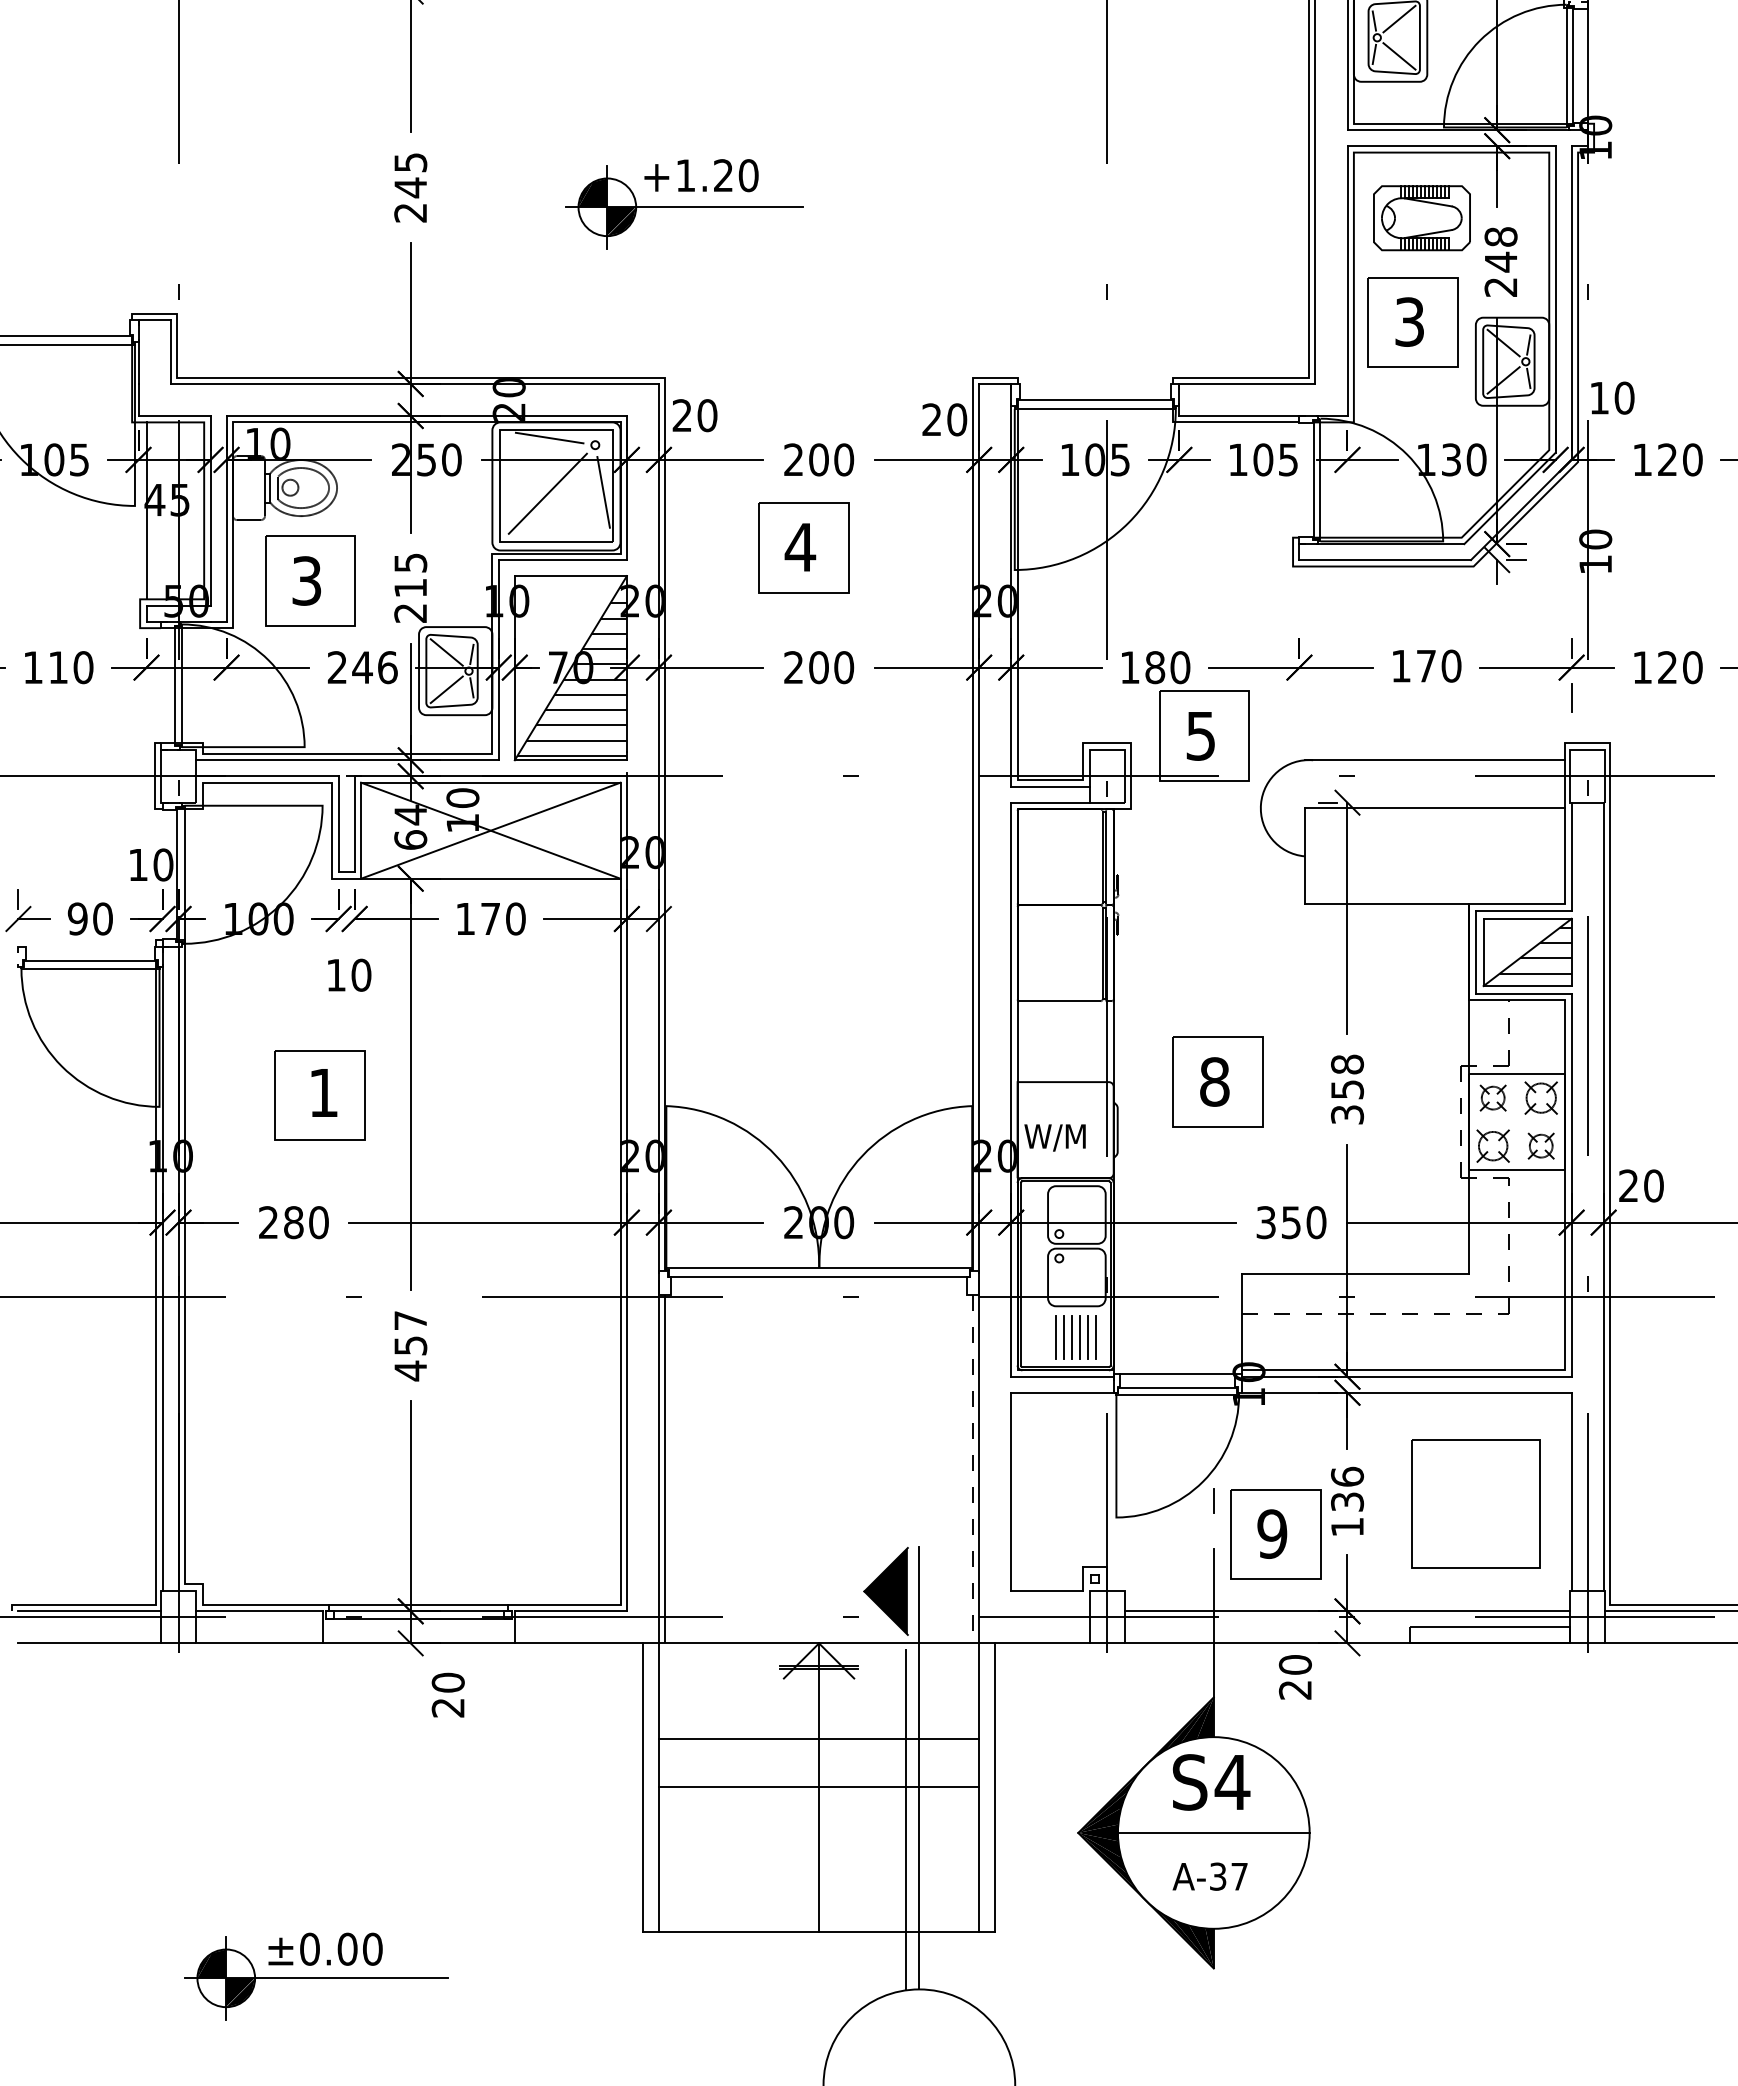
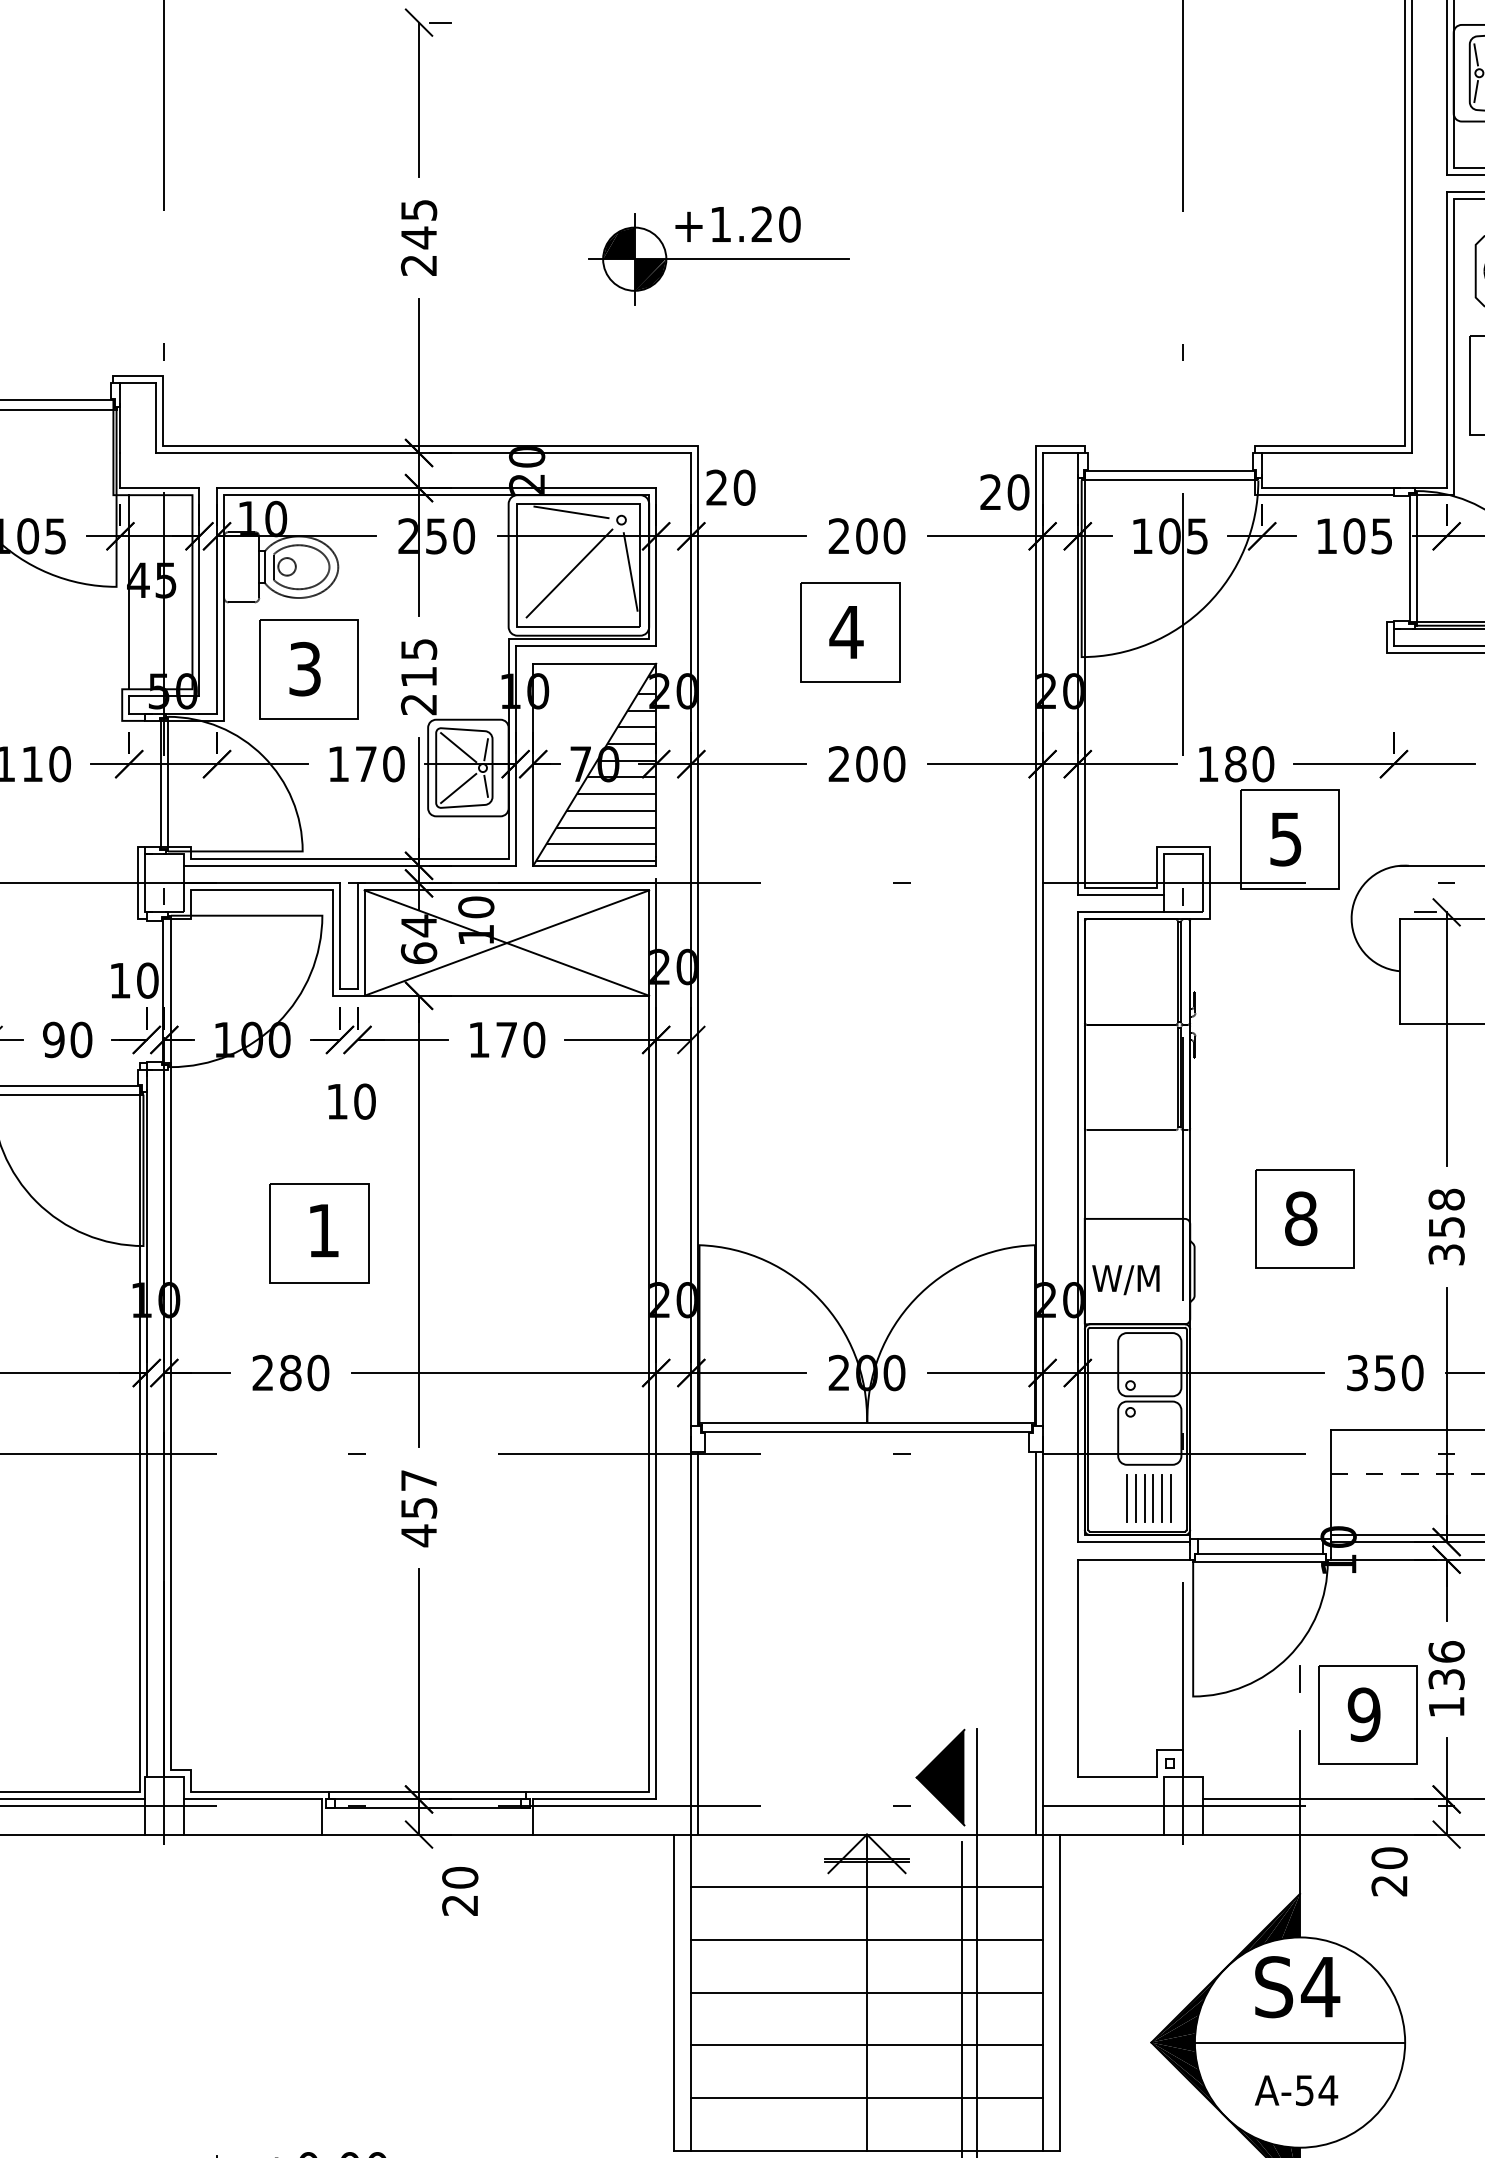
text: (362, 667) -> (366, 764), 246 -> 170
line: (972, 1469) -> (1035, 1643), dashed -> solid
line: (818, 1691) -> (866, 1887), added
line: (818, 1835) -> (866, 2045), added
text: (1229, 1876) -> (1317, 2090), A-37 -> A-54
line: (818, 1883) -> (866, 2098), added

